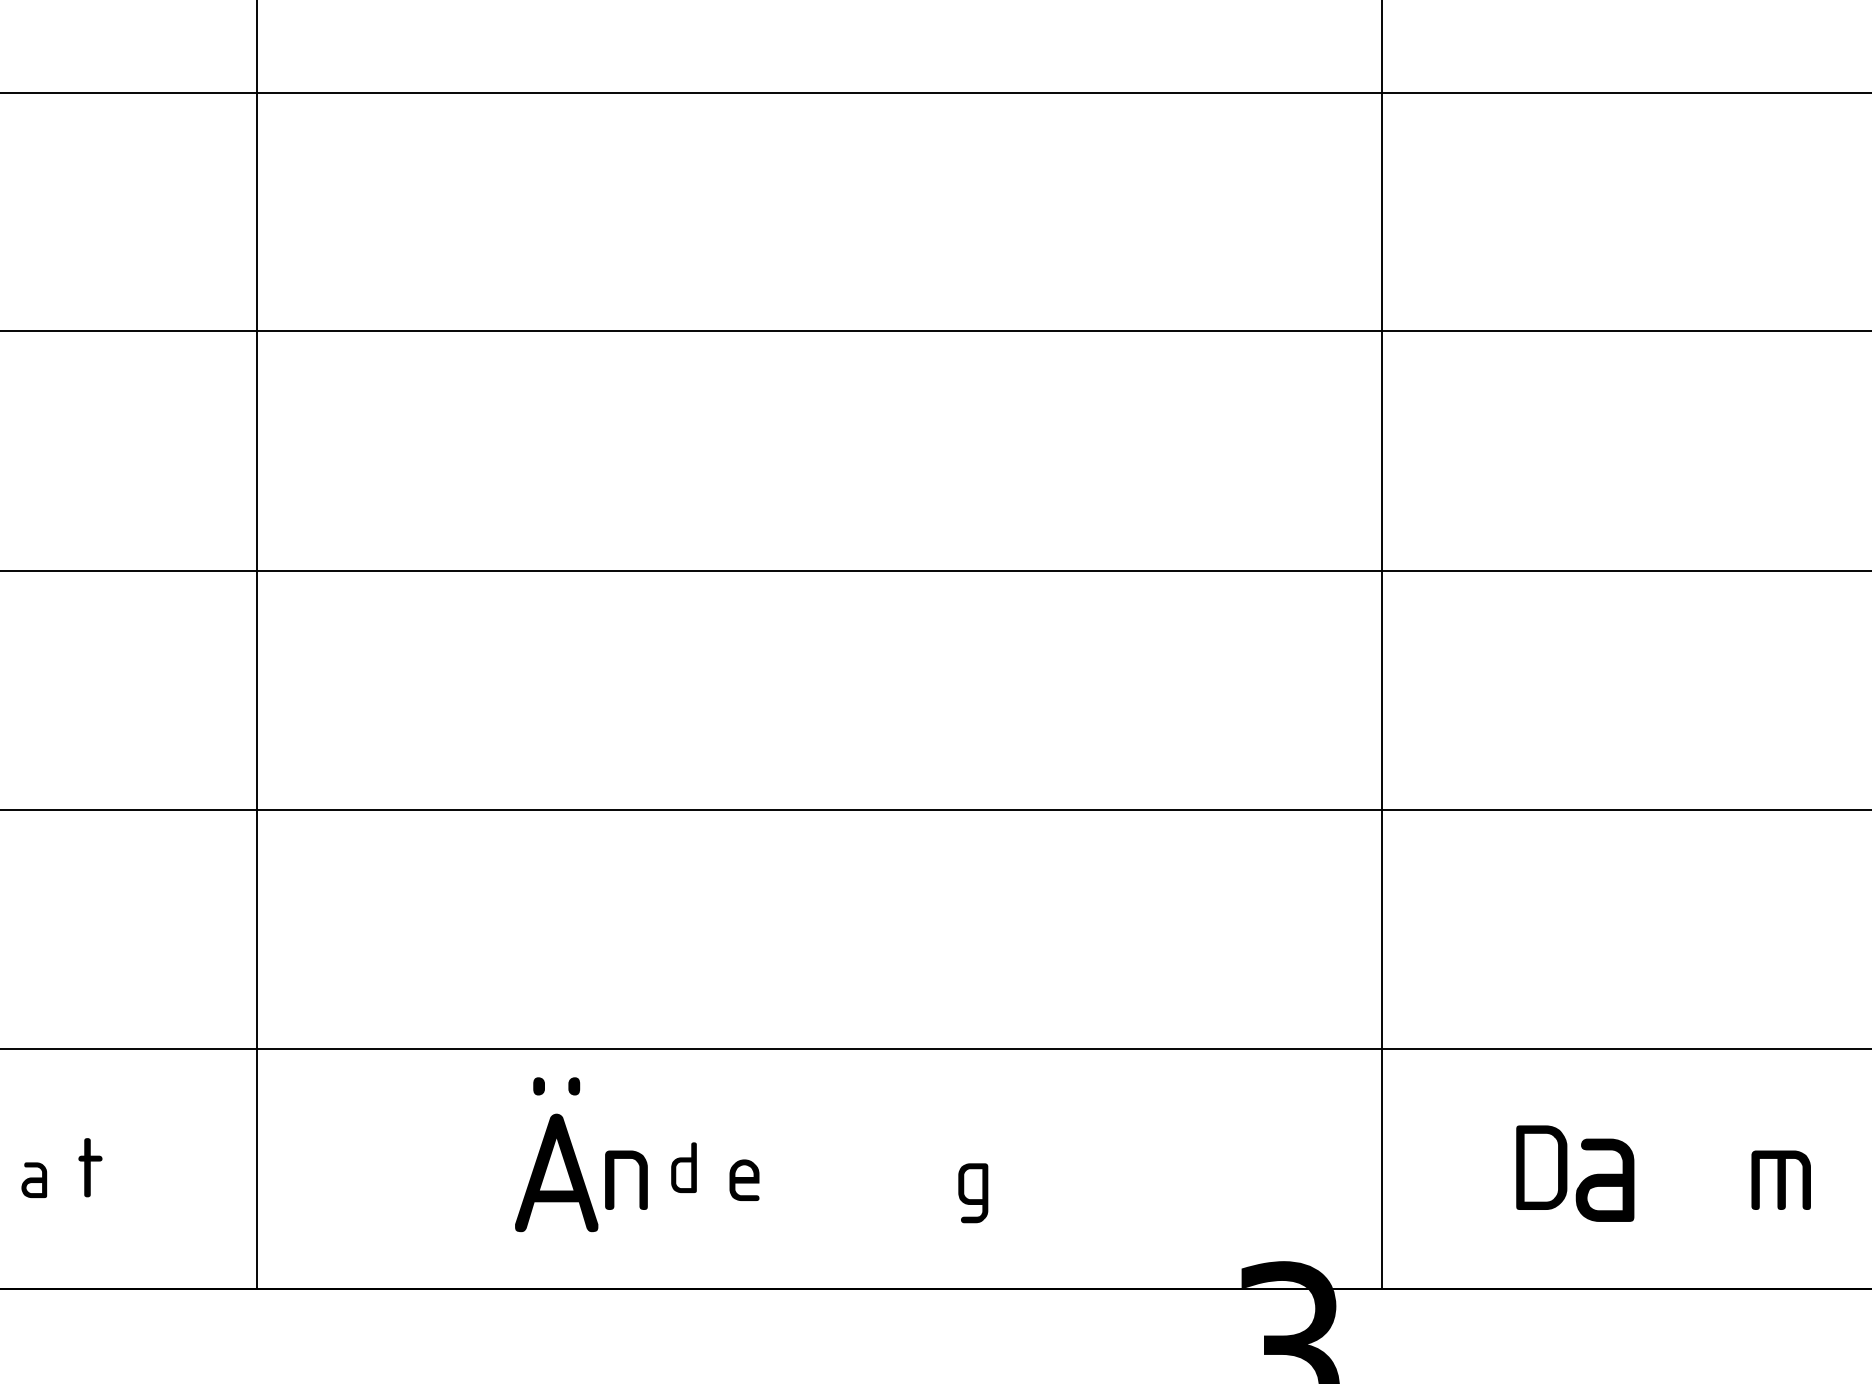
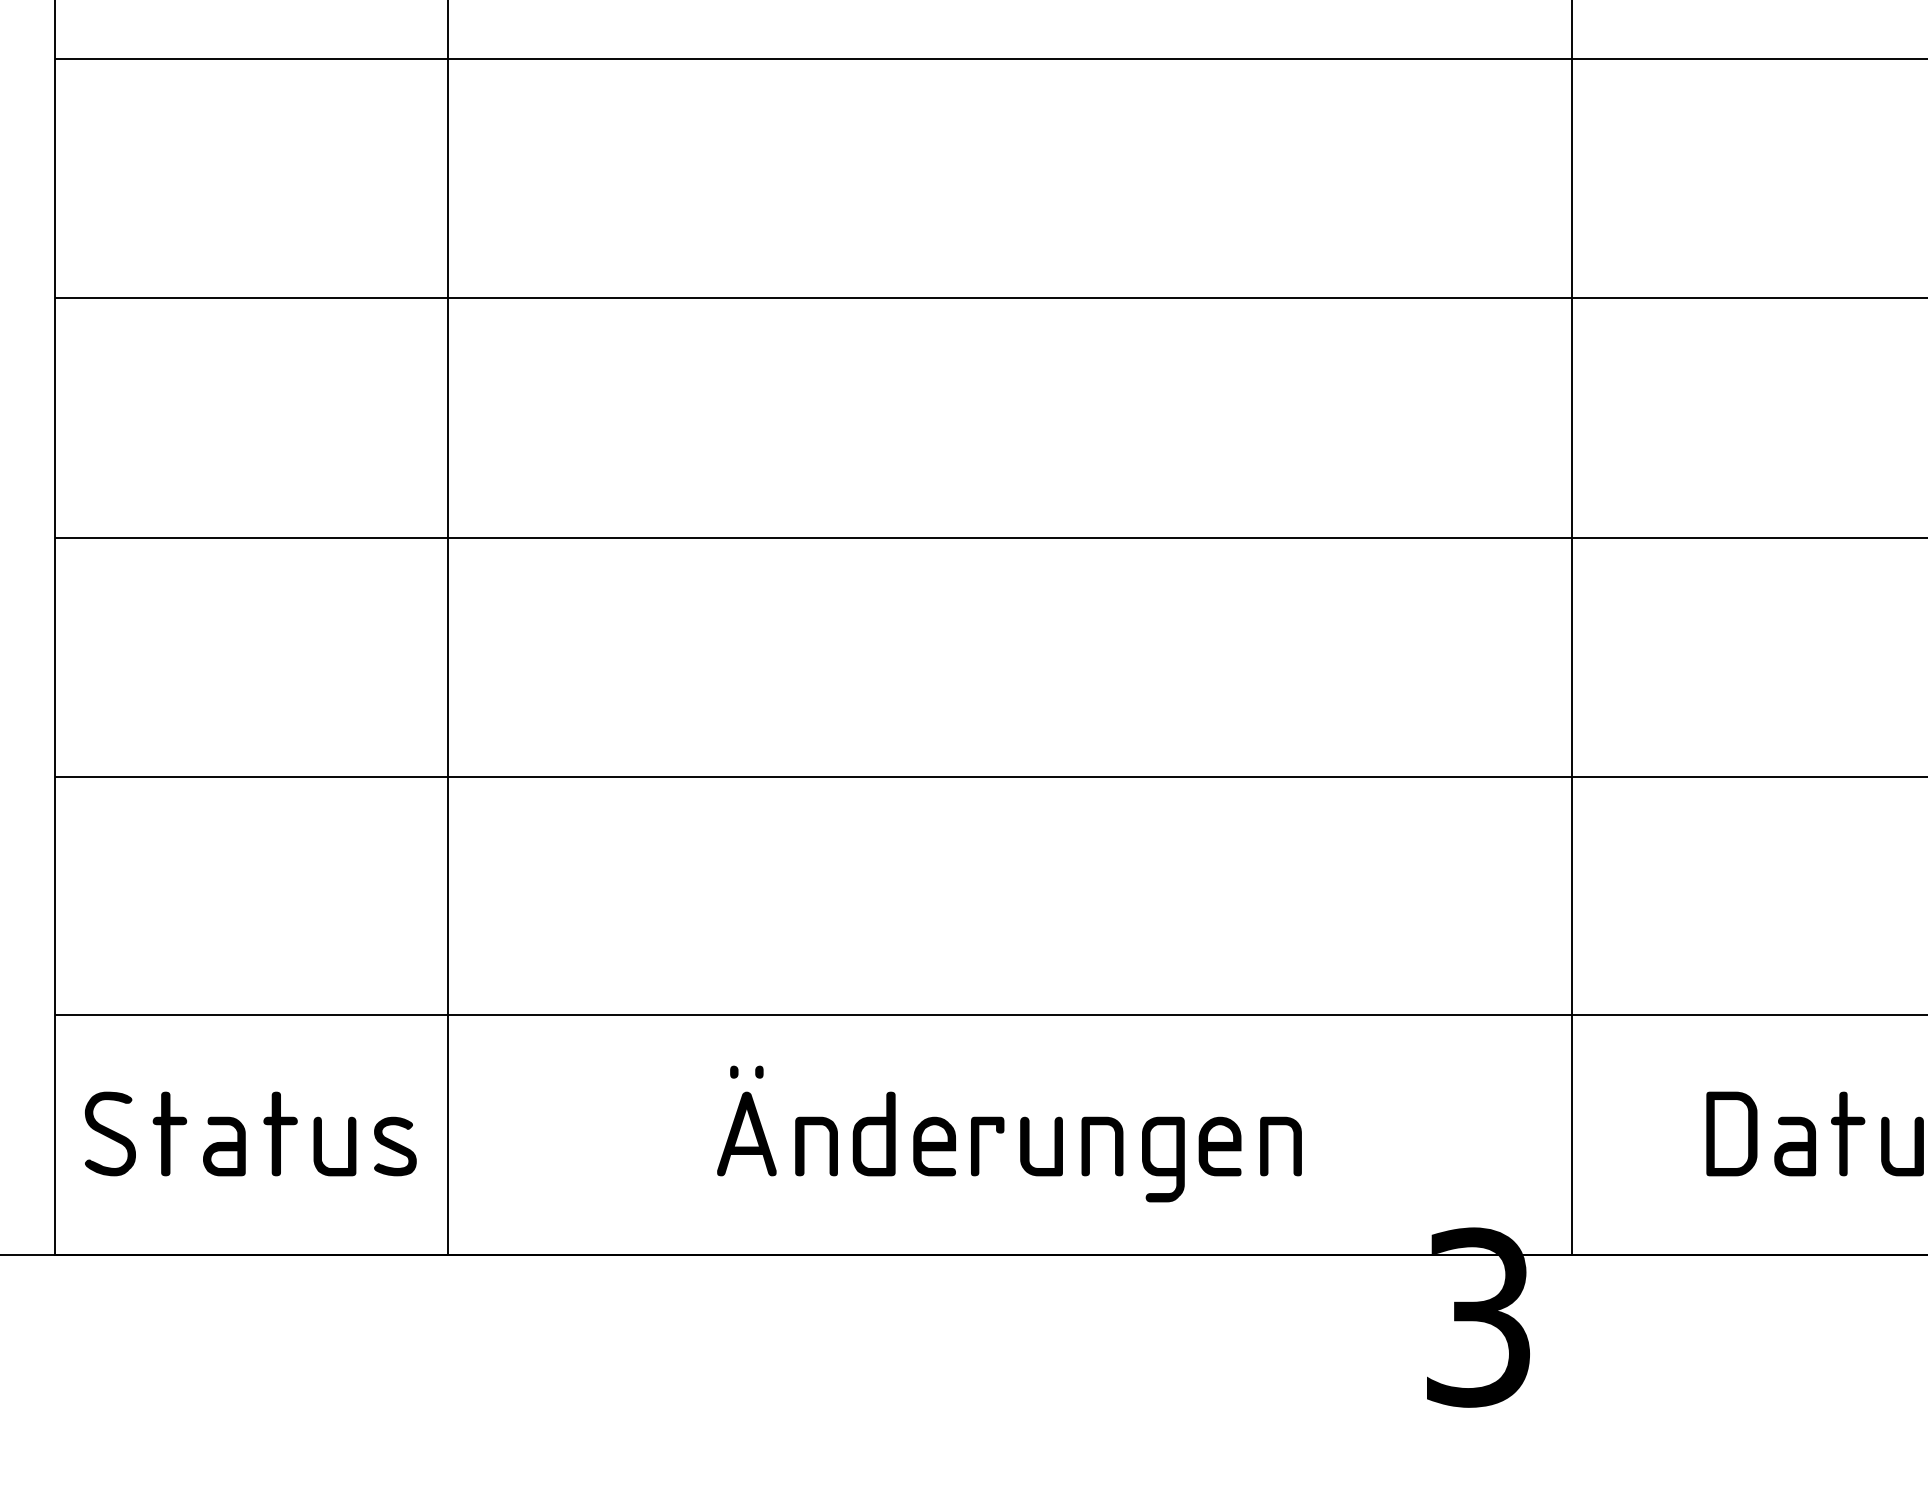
part: (556, 1154) -> (746, 1120), size x0.71
part: (90, 1167) -> (280, 1133), size x1.43
part: (683, 1167) -> (873, 1133), size x1.67
fill: (1657, 1167) -> (1847, 1133), added
part: (34, 1180) -> (224, 1146), size x1.67
fill: (144, 1180) -> (334, 1146), added
part: (205, 1180) -> (395, 1146), added
part: (744, 1180) -> (934, 1146), size x1.43
fill: (797, 1180) -> (987, 1146), added
fill: (851, 1180) -> (1041, 1146), added
part: (899, 1180) -> (1089, 1146), added
part: (1029, 1180) -> (1219, 1146), added
fill: (1090, 1180) -> (1280, 1146), added
part: (1604, 1180) -> (1794, 1146), size x0.71
fill: (1712, 1180) -> (1902, 1146), added
part: (973, 1193) -> (1163, 1159), size x1.43

